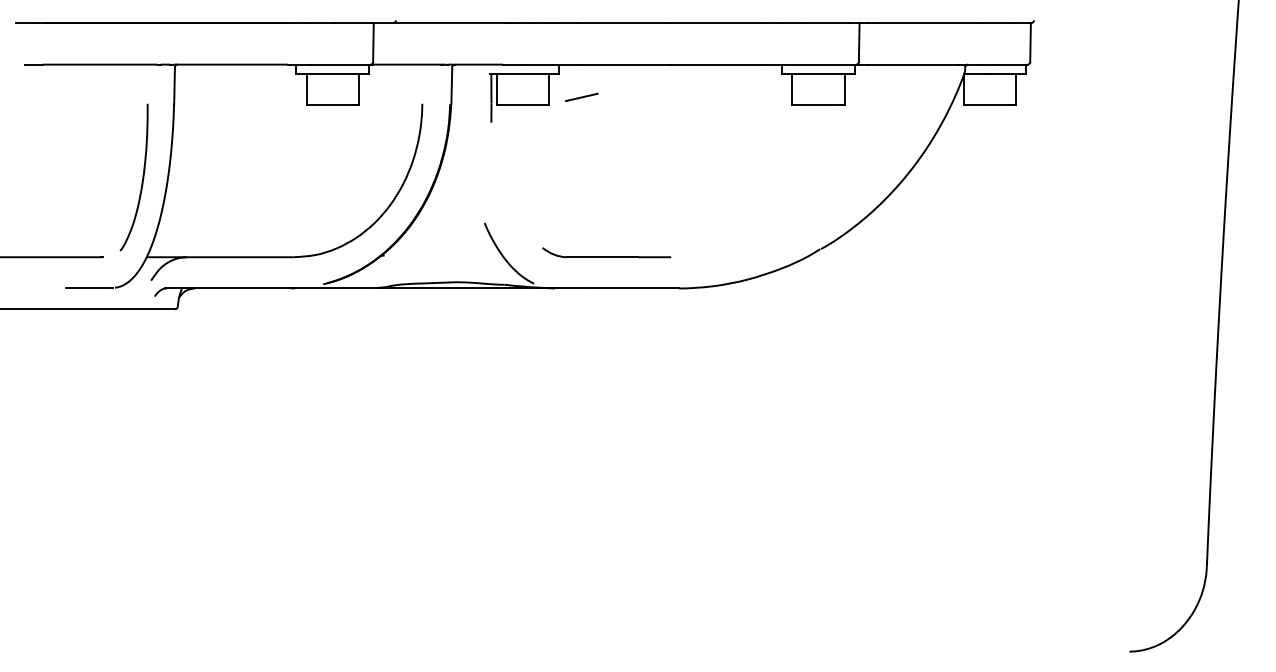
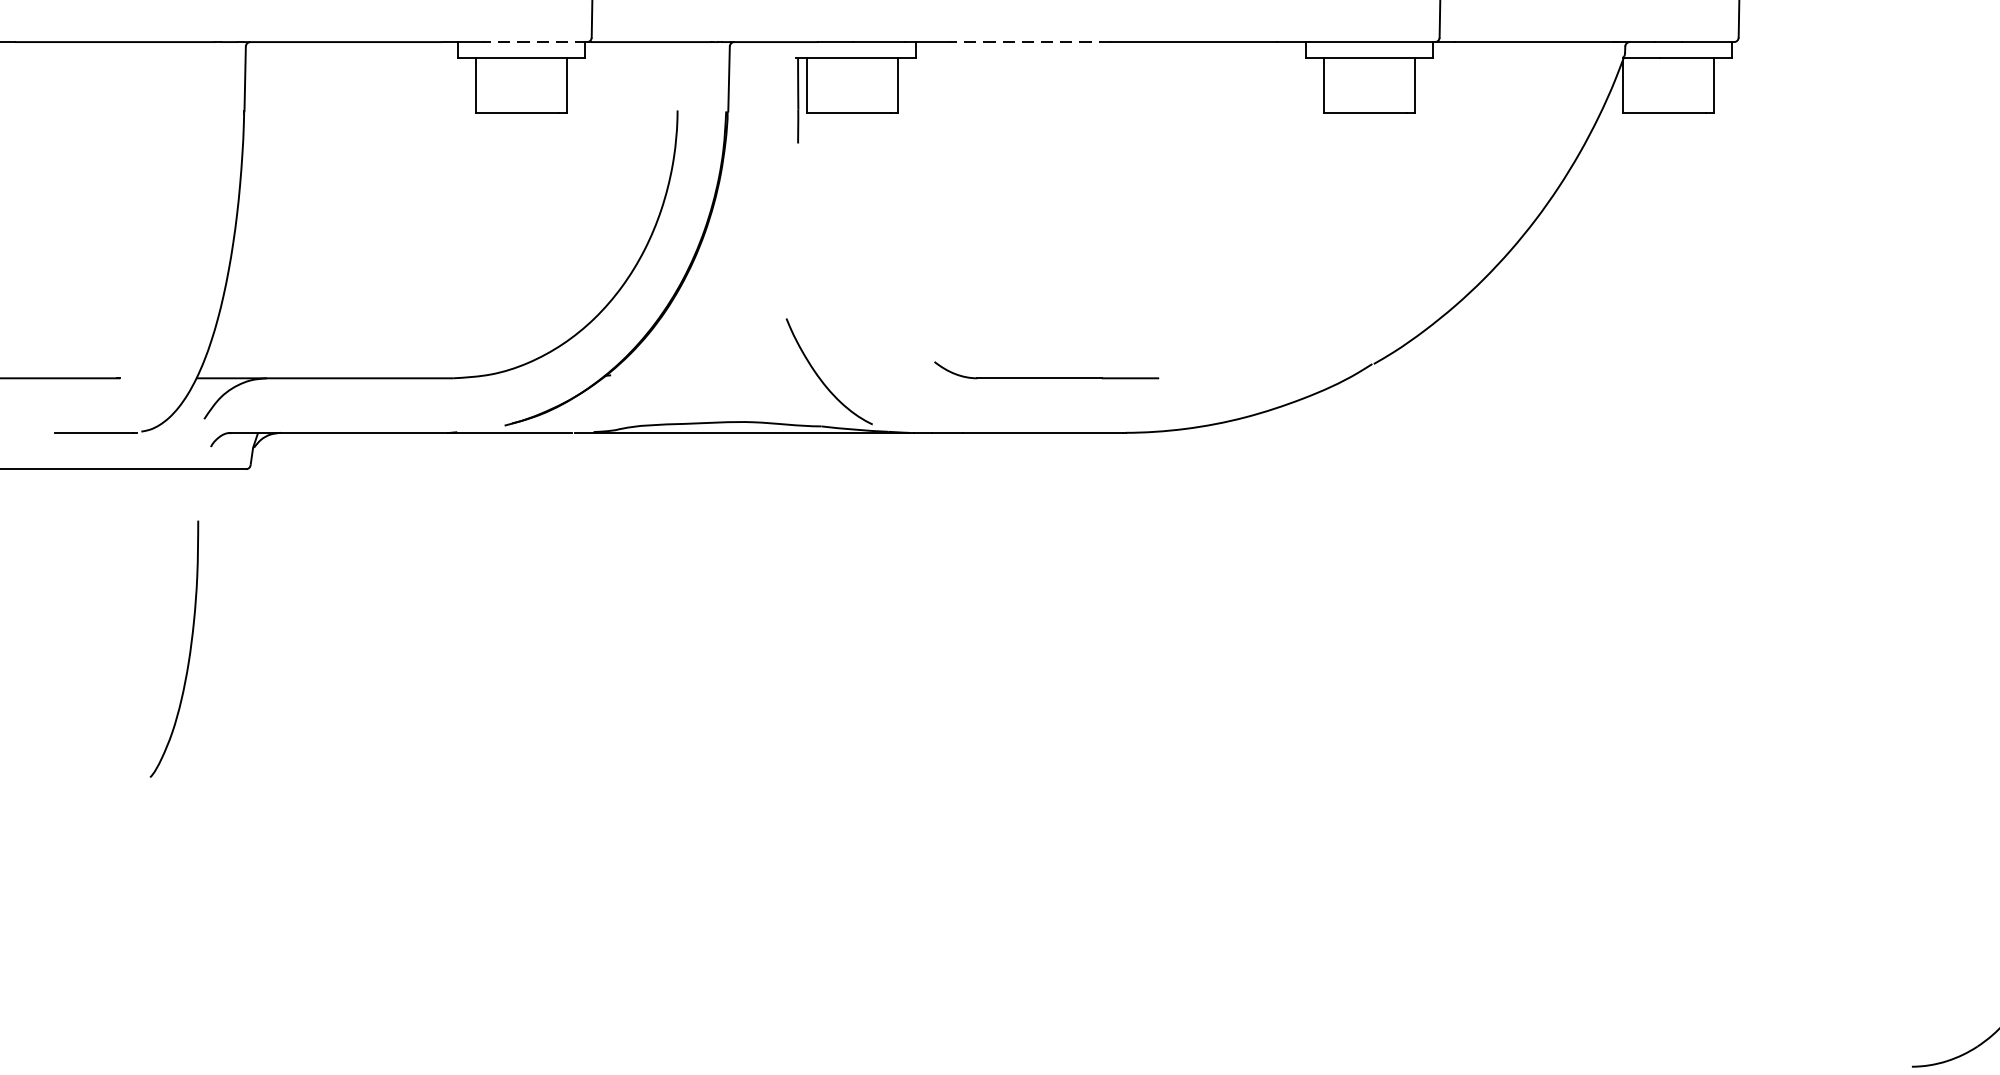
line: (340, 64) -> (534, 41), solid -> dashed
line: (624, 64) -> (1030, 41), solid -> dashed
line: (581, 97) -> (955, 99), removed
curve: (141, 181) -> (187, 656), moved
part: (606, 252) -> (1046, 370), moved

